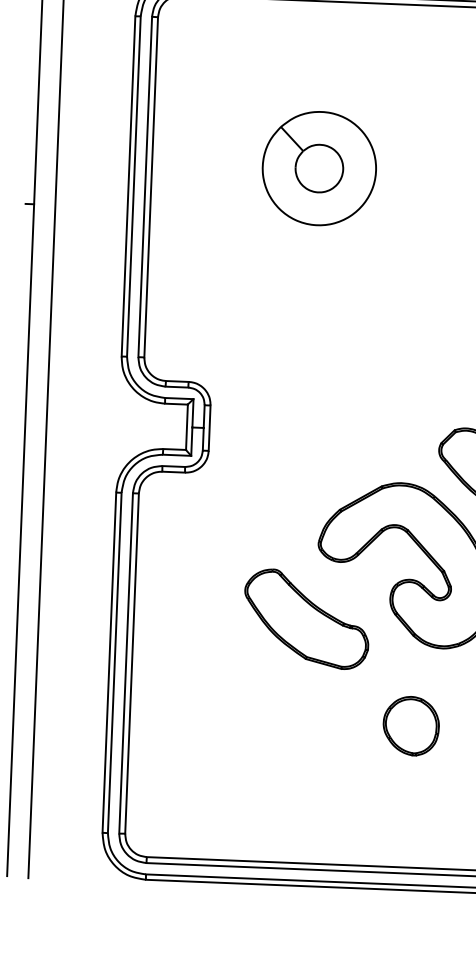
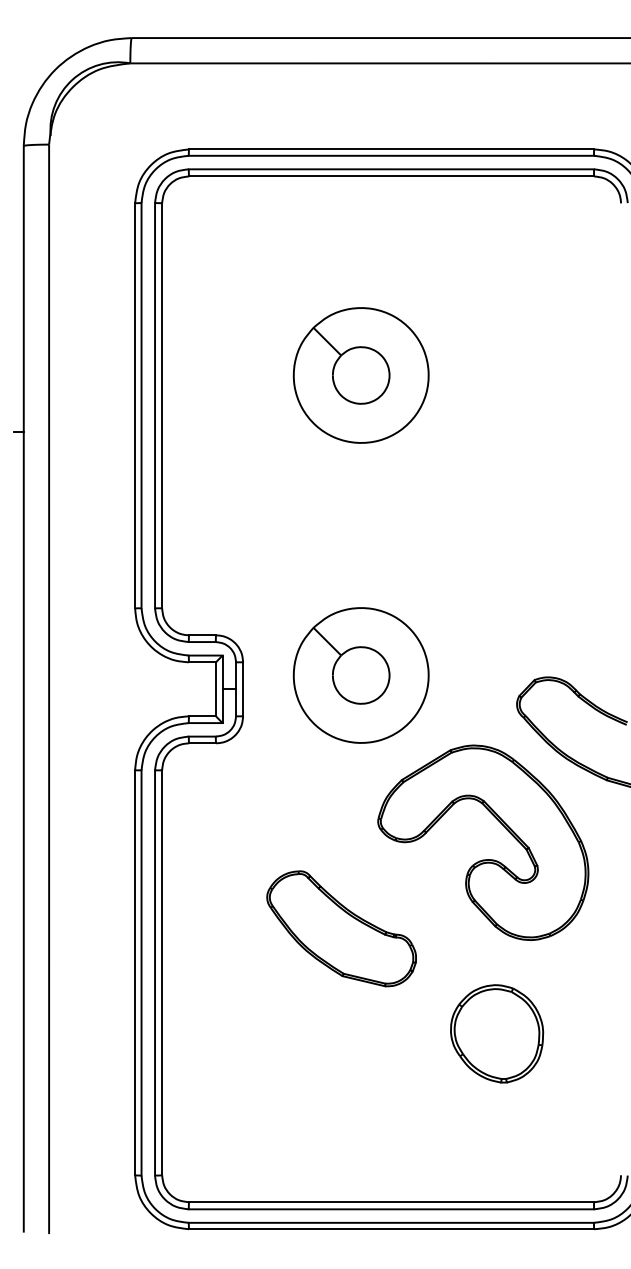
part: (308, 420) -> (360, 675), added
part: (306, 618) -> (341, 928), moved
part: (410, 725) -> (496, 1033), size x1.4

